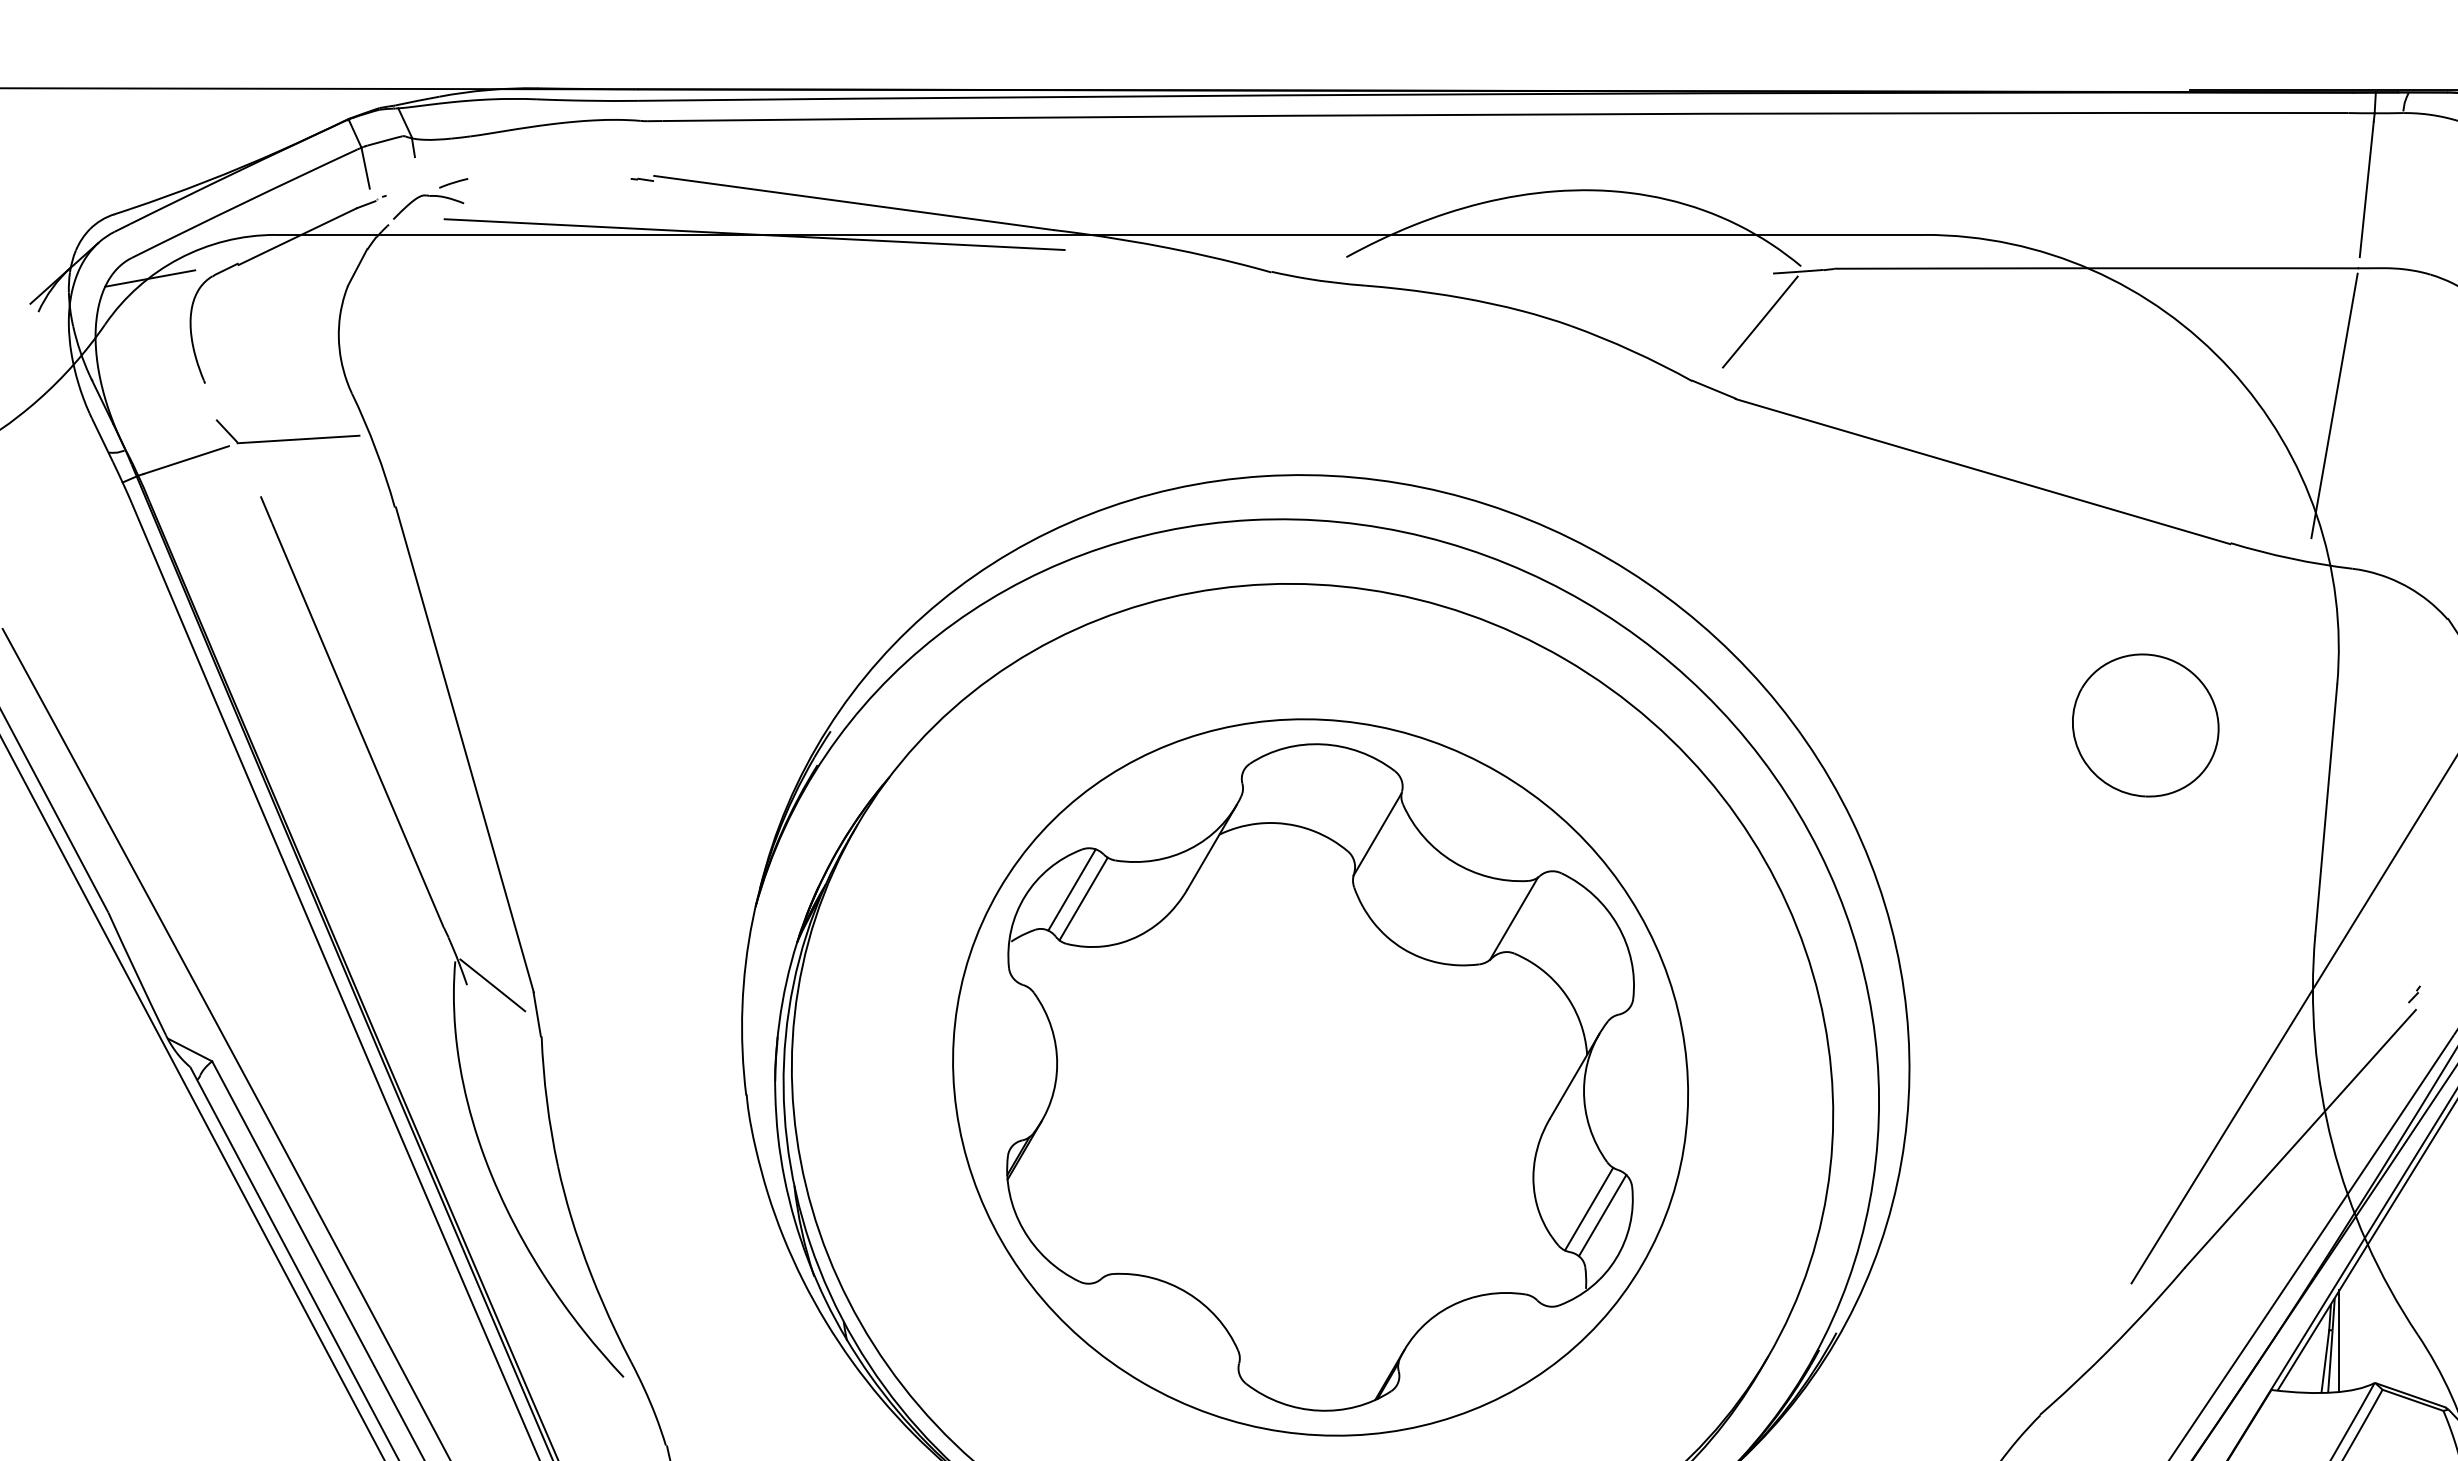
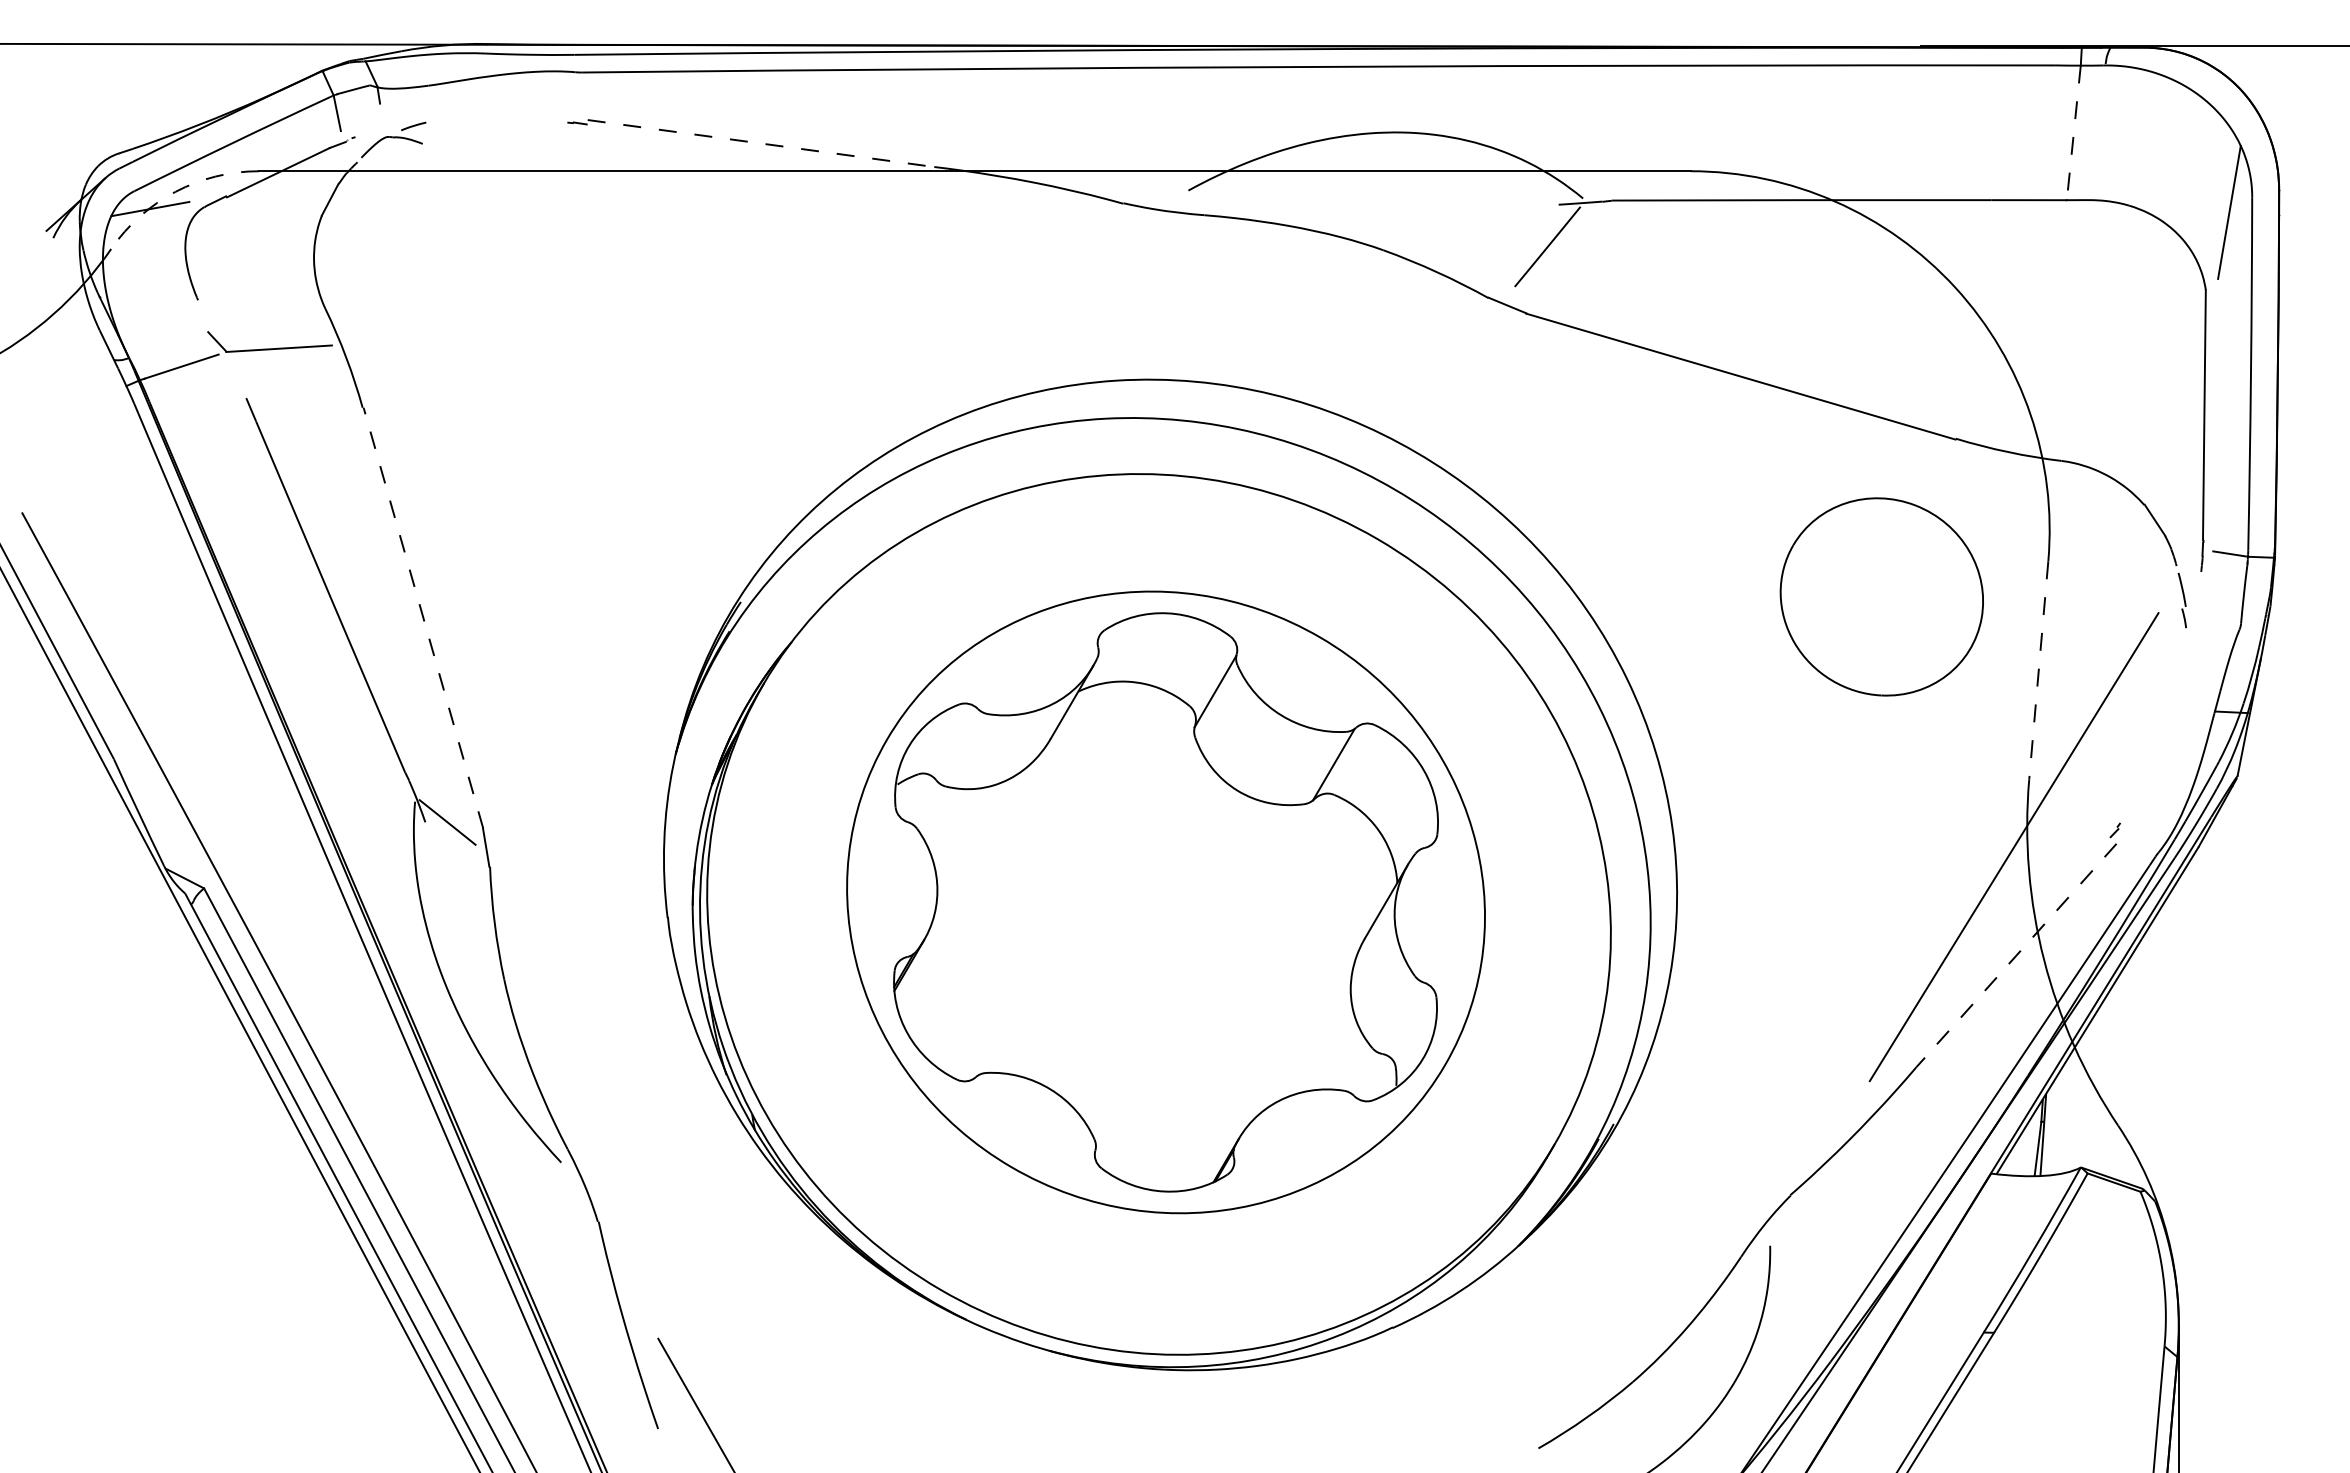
line: (2367, 189) -> (2074, 131), solid -> dashed
line: (854, 202) -> (761, 143), solid -> dashed
line: (754, 234) -> (674, 170), removed
arc: (179, 258) -> (175, 191), solid -> dashed
line: (2333, 405) -> (2045, 319), removed
part: (2146, 724) -> (1882, 596), size x1.6
line: (464, 750) -> (423, 618), solid -> dashed
line: (2325, 810) -> (2038, 670), solid -> dashed
line: (1071, 889) -> (949, 739), removed
line: (1083, 898) -> (960, 747), removed
line: (2300, 1138) -> (2016, 955), solid -> dashed
line: (1589, 1208) -> (1399, 1016), removed
line: (1602, 1215) -> (1410, 1022), removed
line: (2338, 1340) -> (2049, 1130), removed

